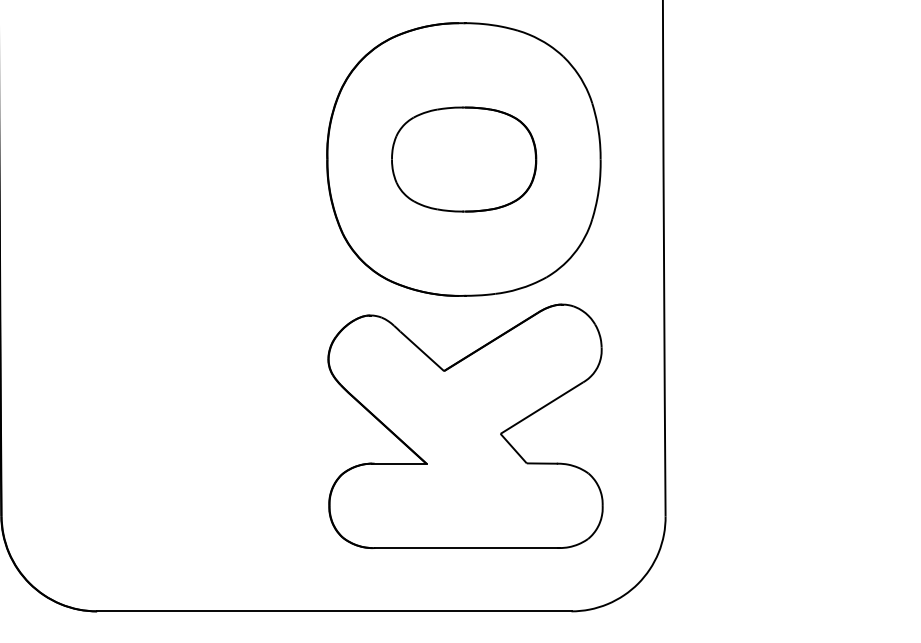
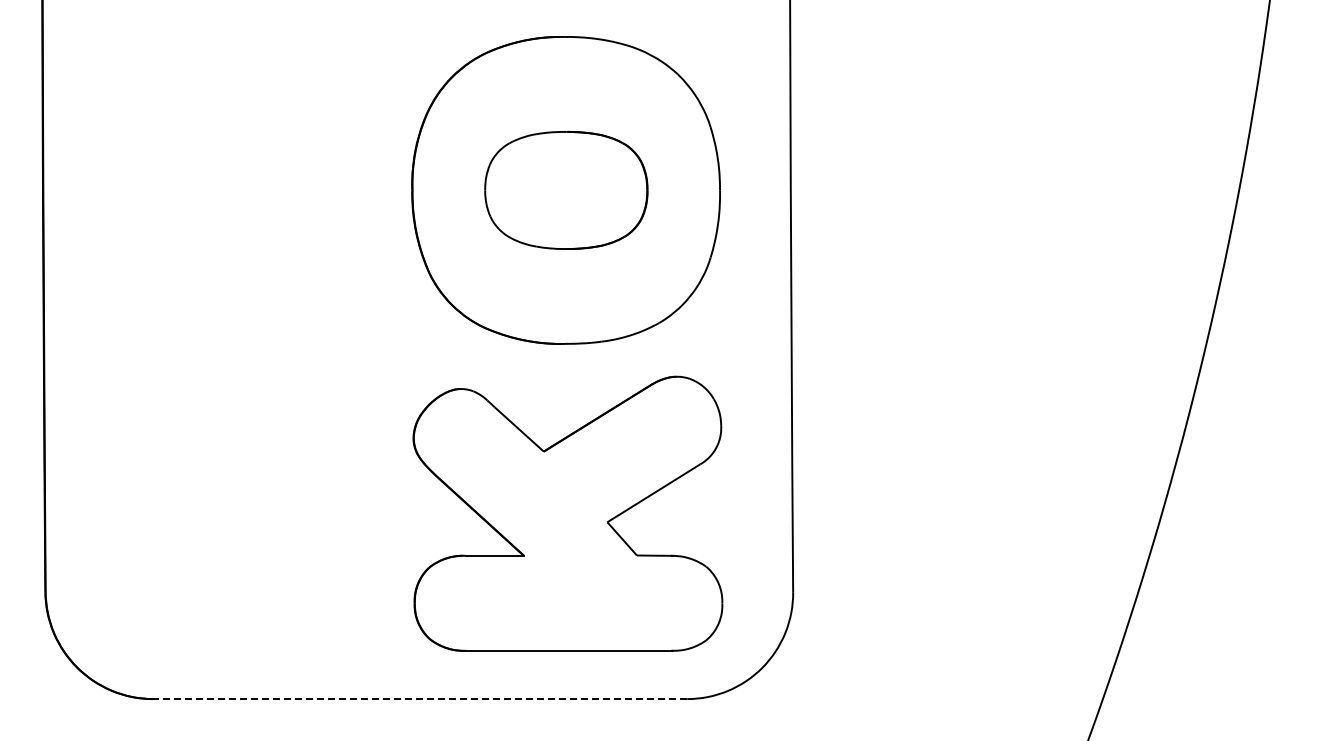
part: (465, 426) -> (567, 513), moved
line: (333, 611) -> (419, 699), solid -> dashed

